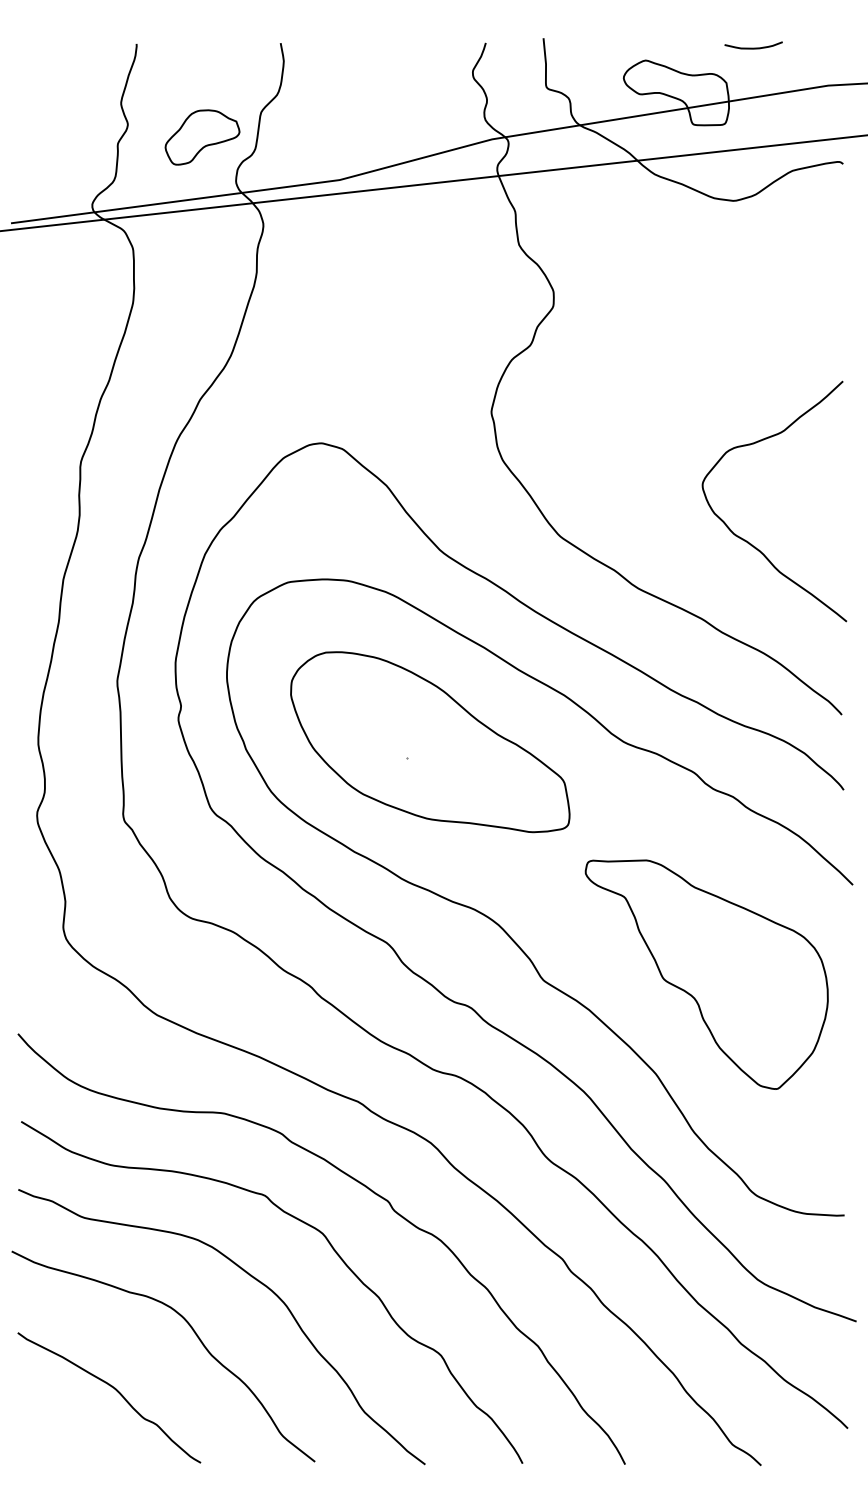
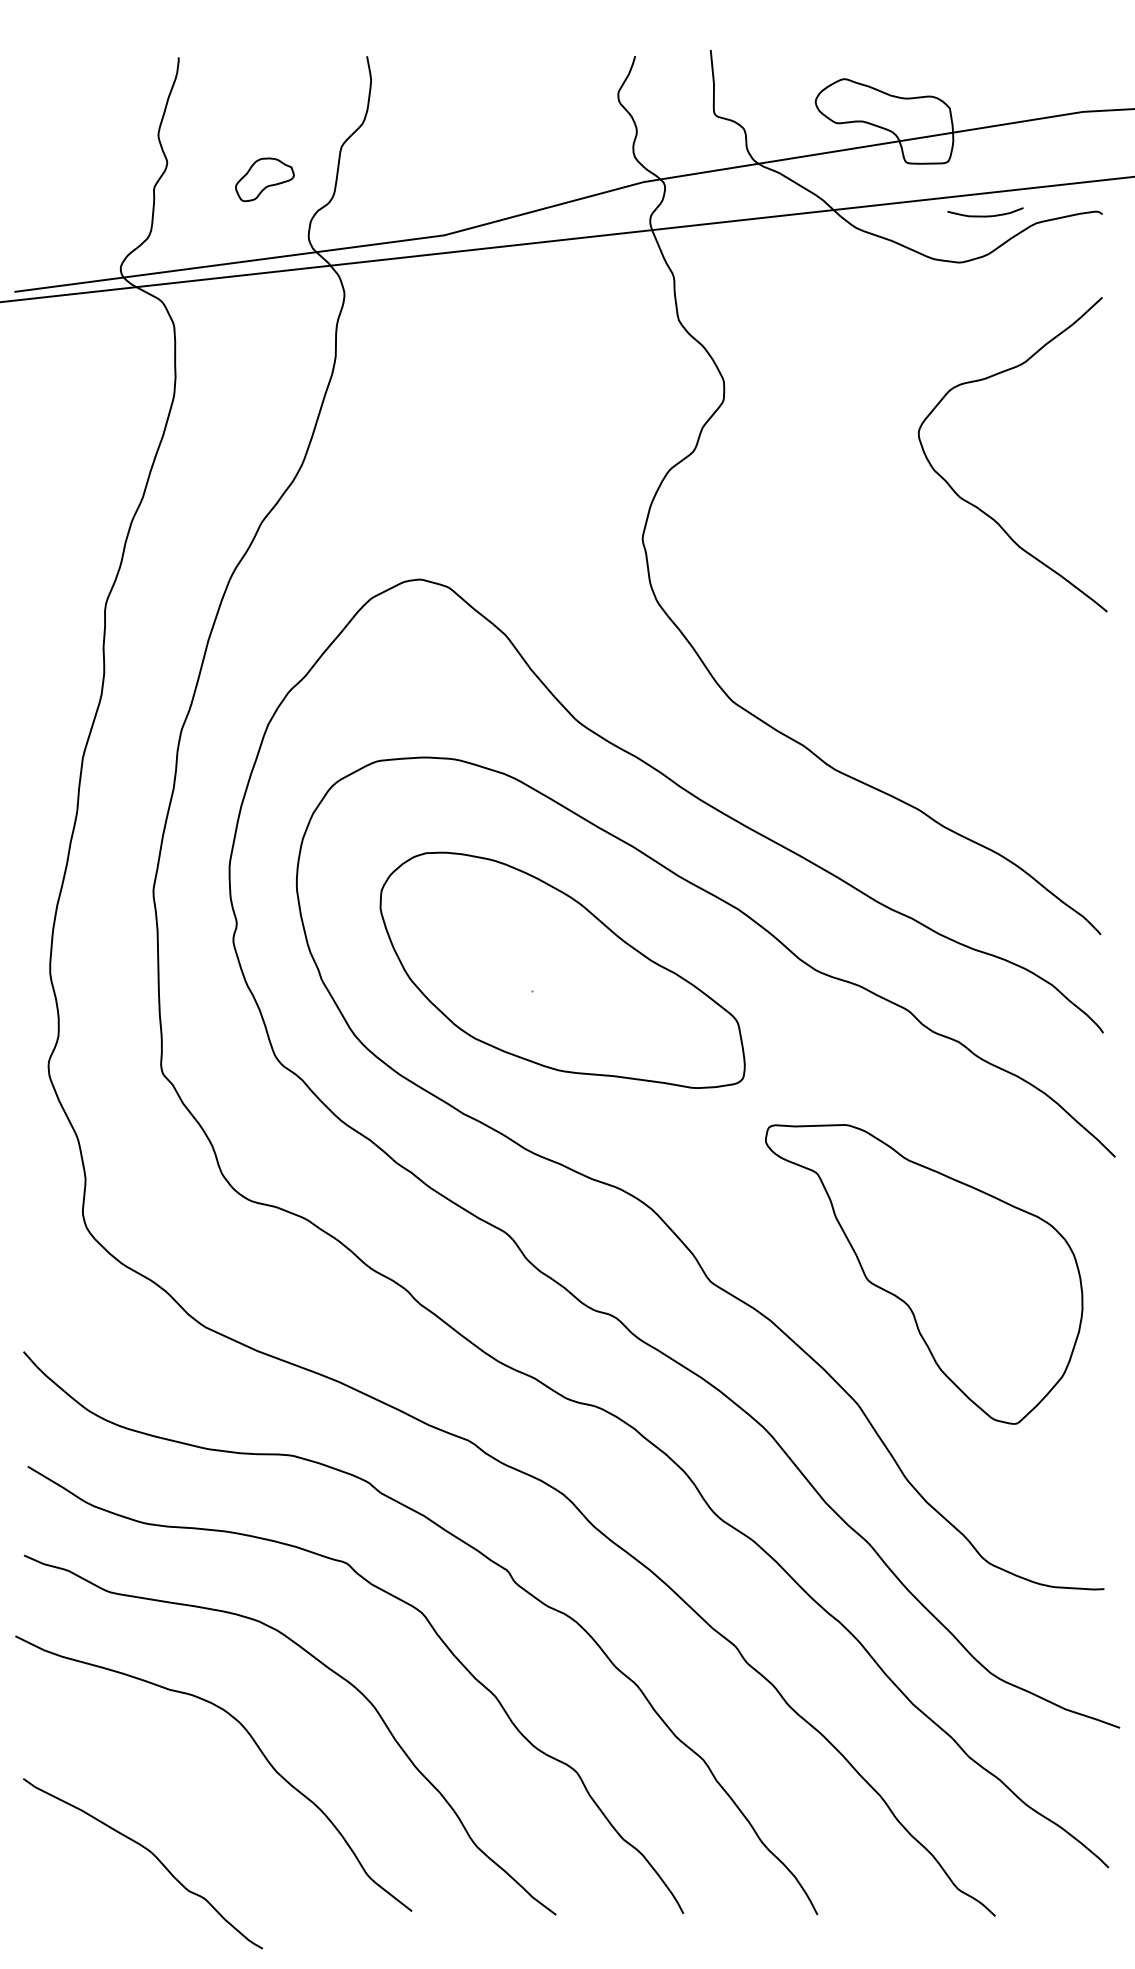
curve: (753, 47) -> (985, 215), moved
part: (202, 137) -> (264, 179), size x0.6
curve: (747, 541) -> (977, 506), moved
curve: (114, 1389) -> (149, 1852), moved

